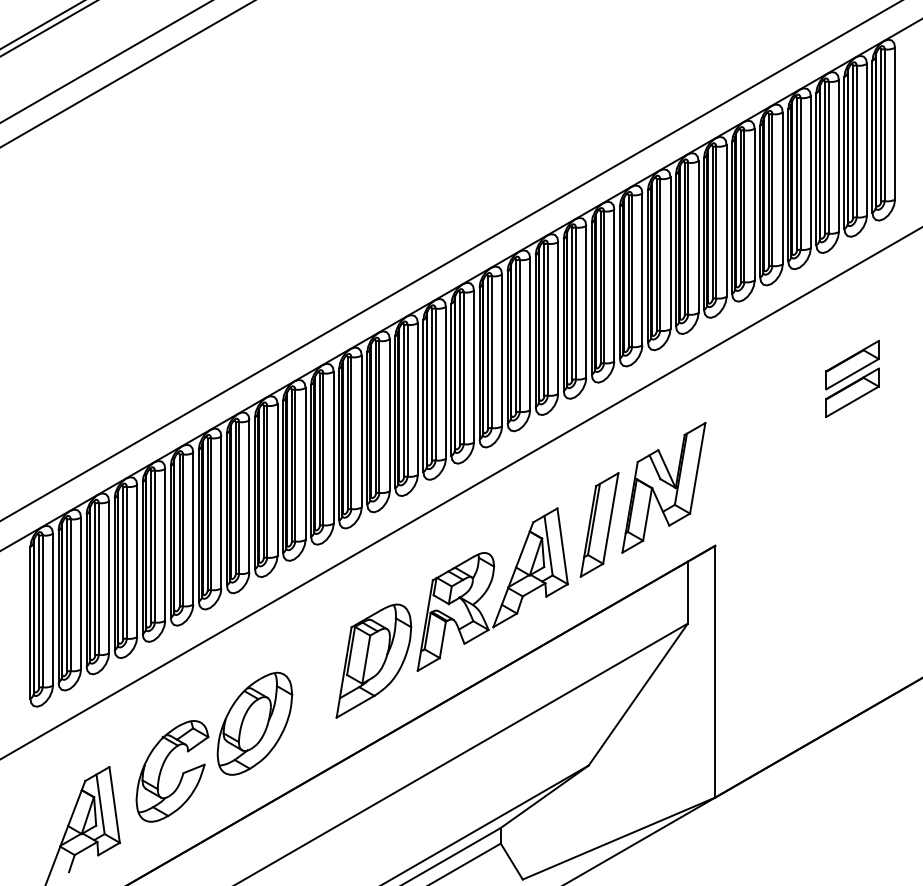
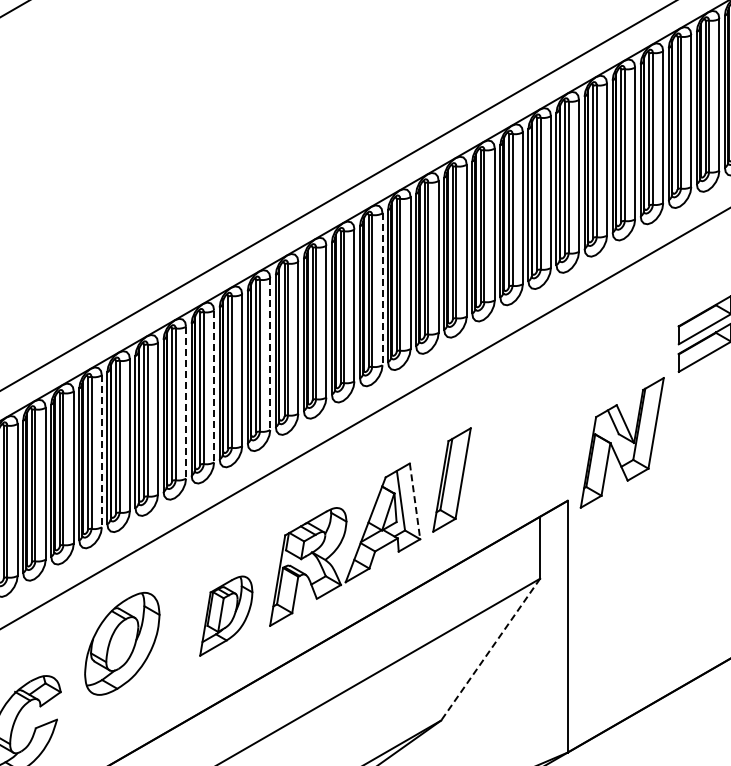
line: (530, 334) -> (382, 289), solid -> dashed
line: (417, 399) -> (269, 354), solid -> dashed
line: (361, 431) -> (213, 386), solid -> dashed
line: (333, 447) -> (185, 402), solid -> dashed
part: (663, 487) -> (621, 442), moved
line: (249, 496) -> (101, 451), solid -> dashed
line: (562, 546) -> (414, 501), solid -> dashed
part: (373, 660) -> (225, 615), size x0.7
line: (638, 694) -> (490, 649), solid -> dashed
part: (254, 723) -> (121, 643), moved

